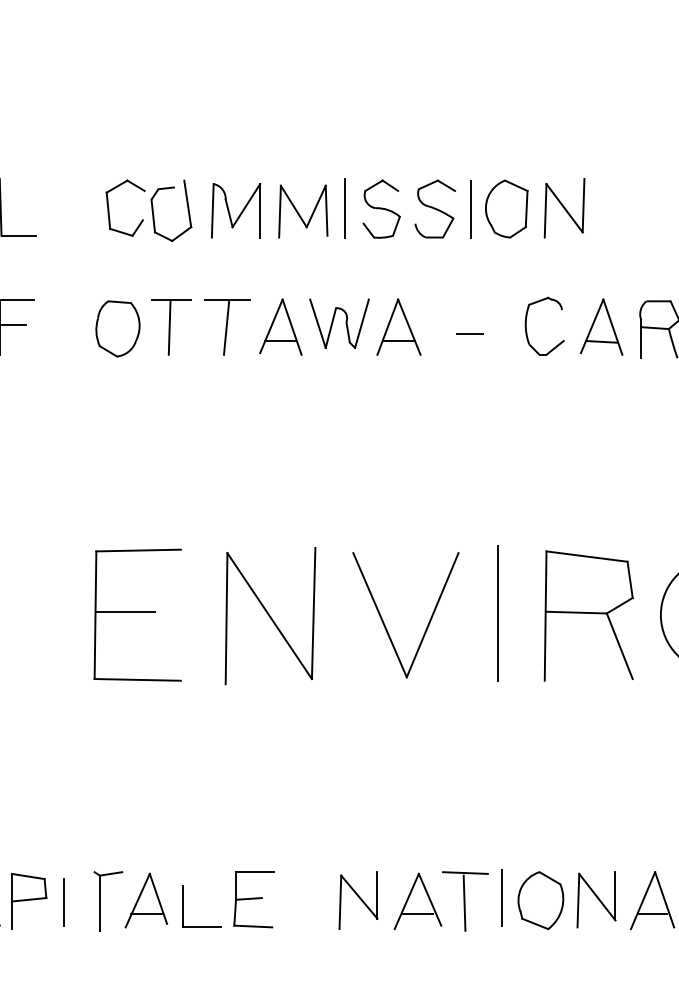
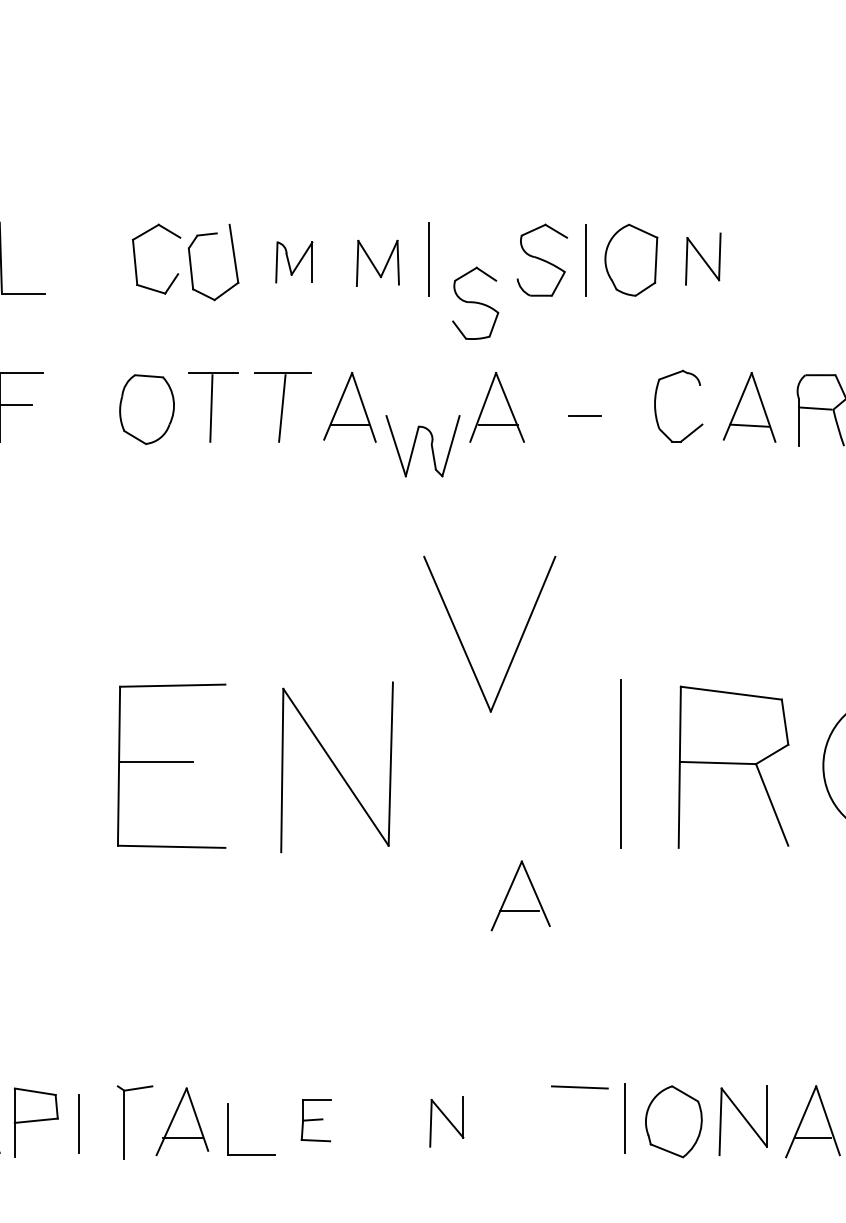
part: (563, 207) -> (702, 258), size x0.7
part: (381, 208) -> (475, 302), moved
part: (236, 210) -> (294, 262), size x0.6
part: (302, 211) -> (377, 263), size x0.7
part: (333, 322) -> (415, 444), moved
part: (384, 621) -> (462, 642), moved
part: (409, 897) -> (510, 890), moved
part: (254, 899) -> (316, 1120), size x0.6
part: (358, 900) -> (446, 1121), size x0.7
line: (464, 902) -> (578, 1124), removed

